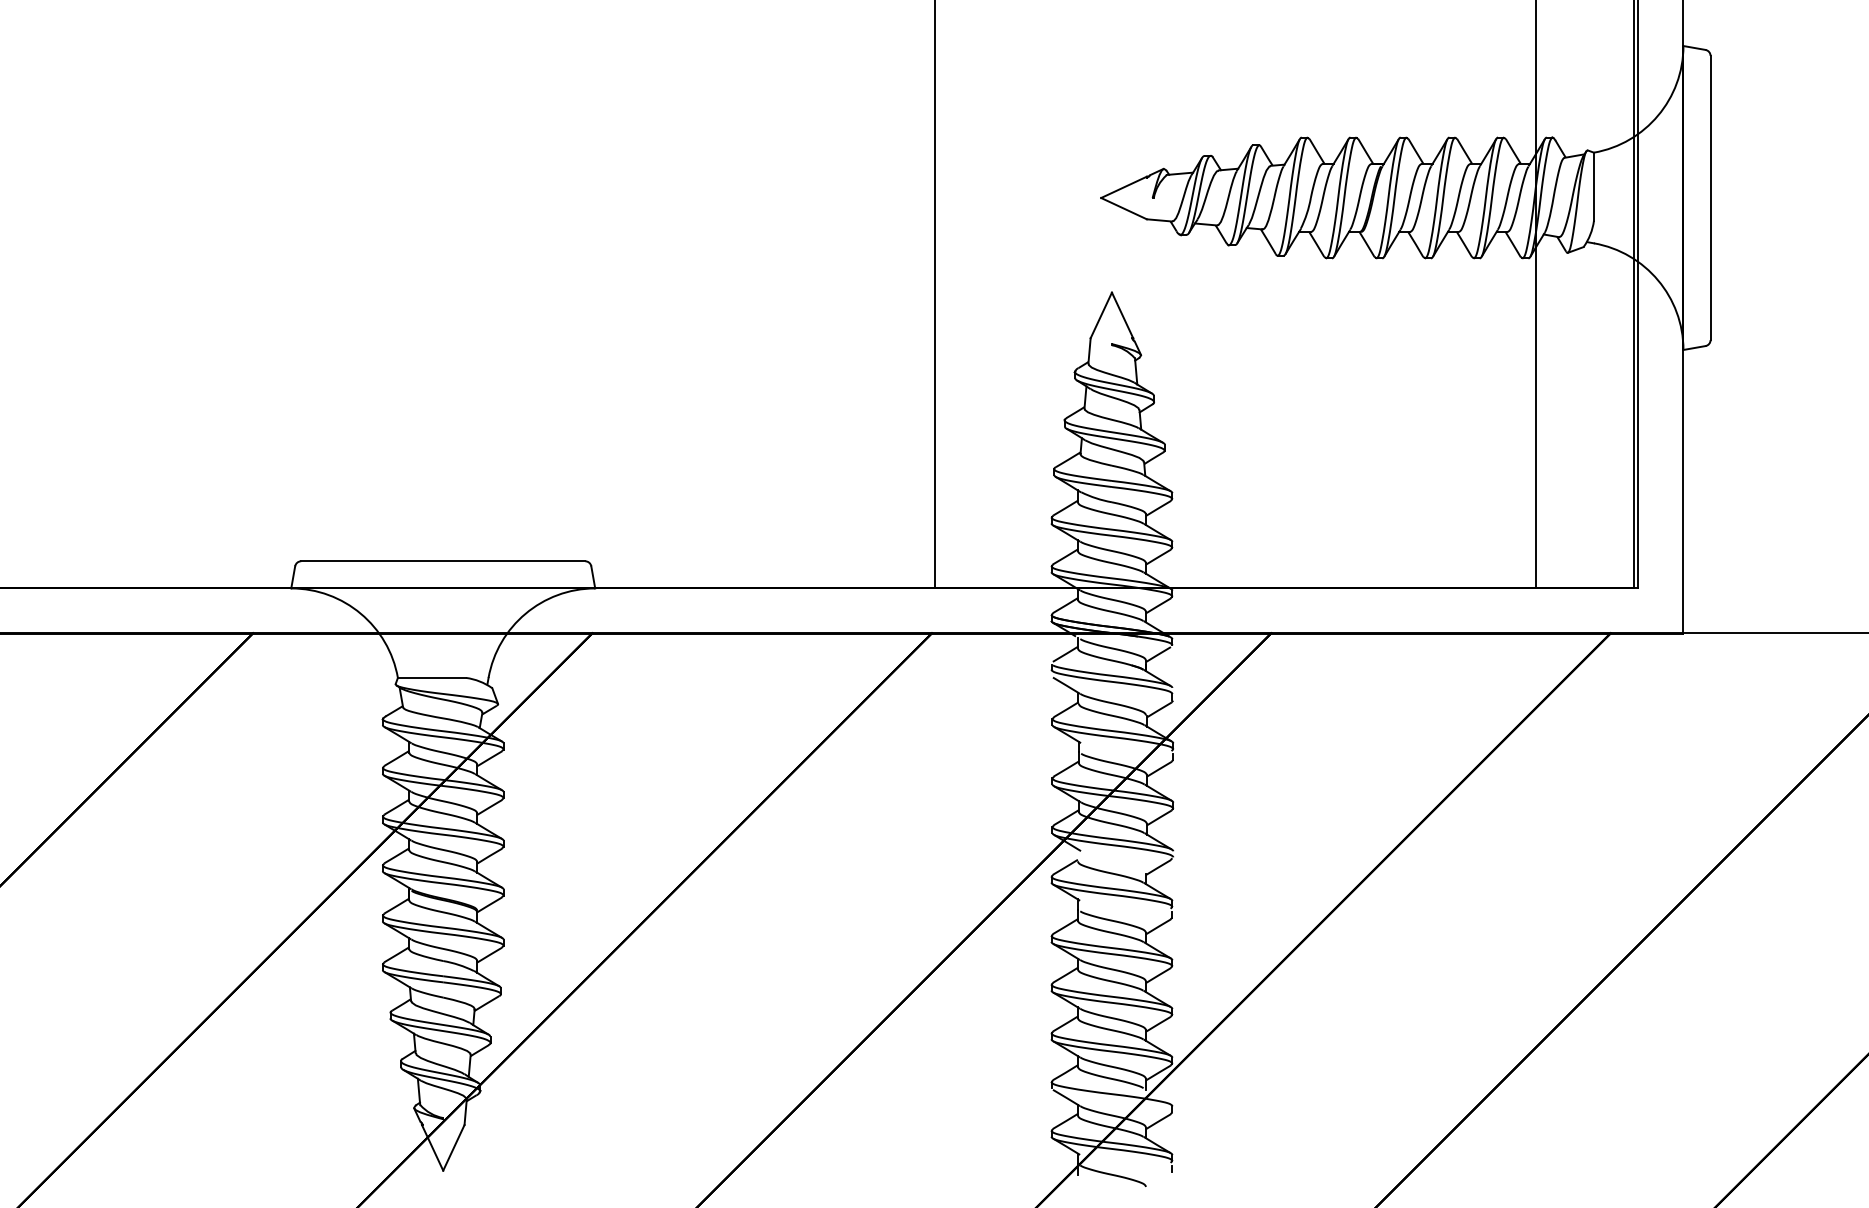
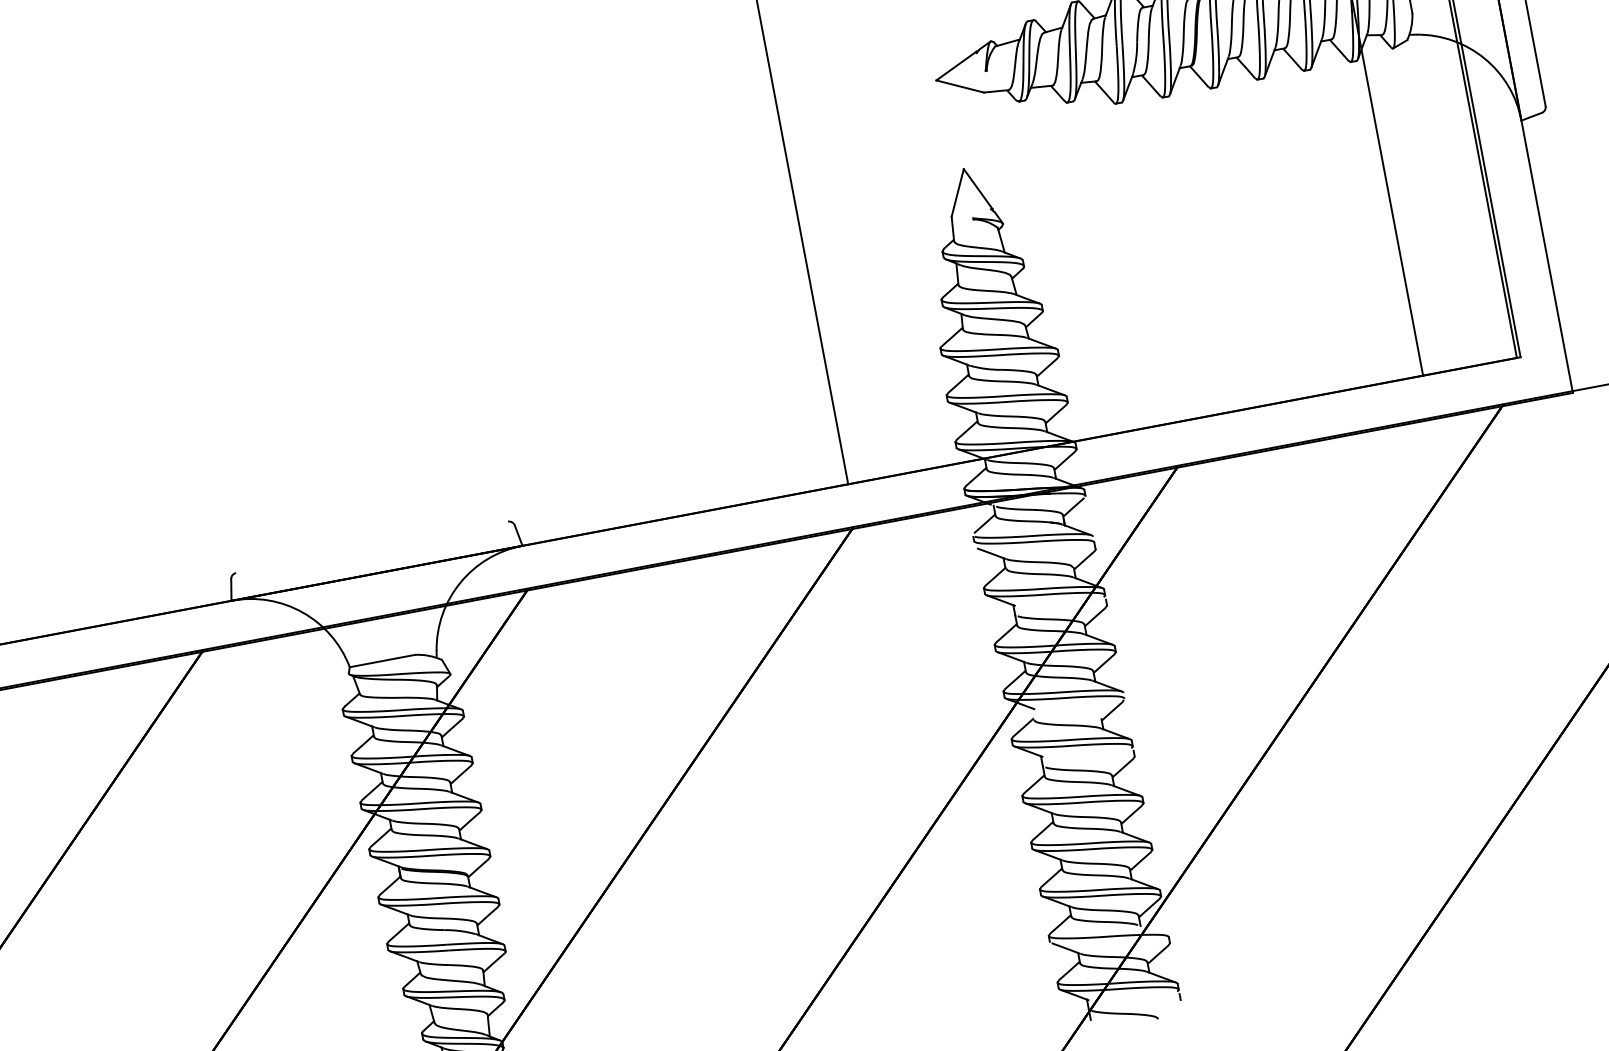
line: (443, 561) -> (372, 547), removed

